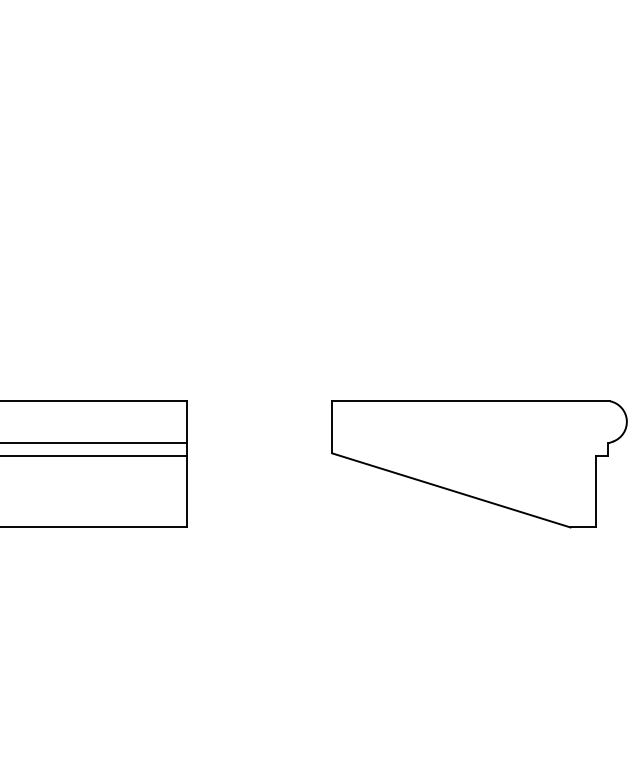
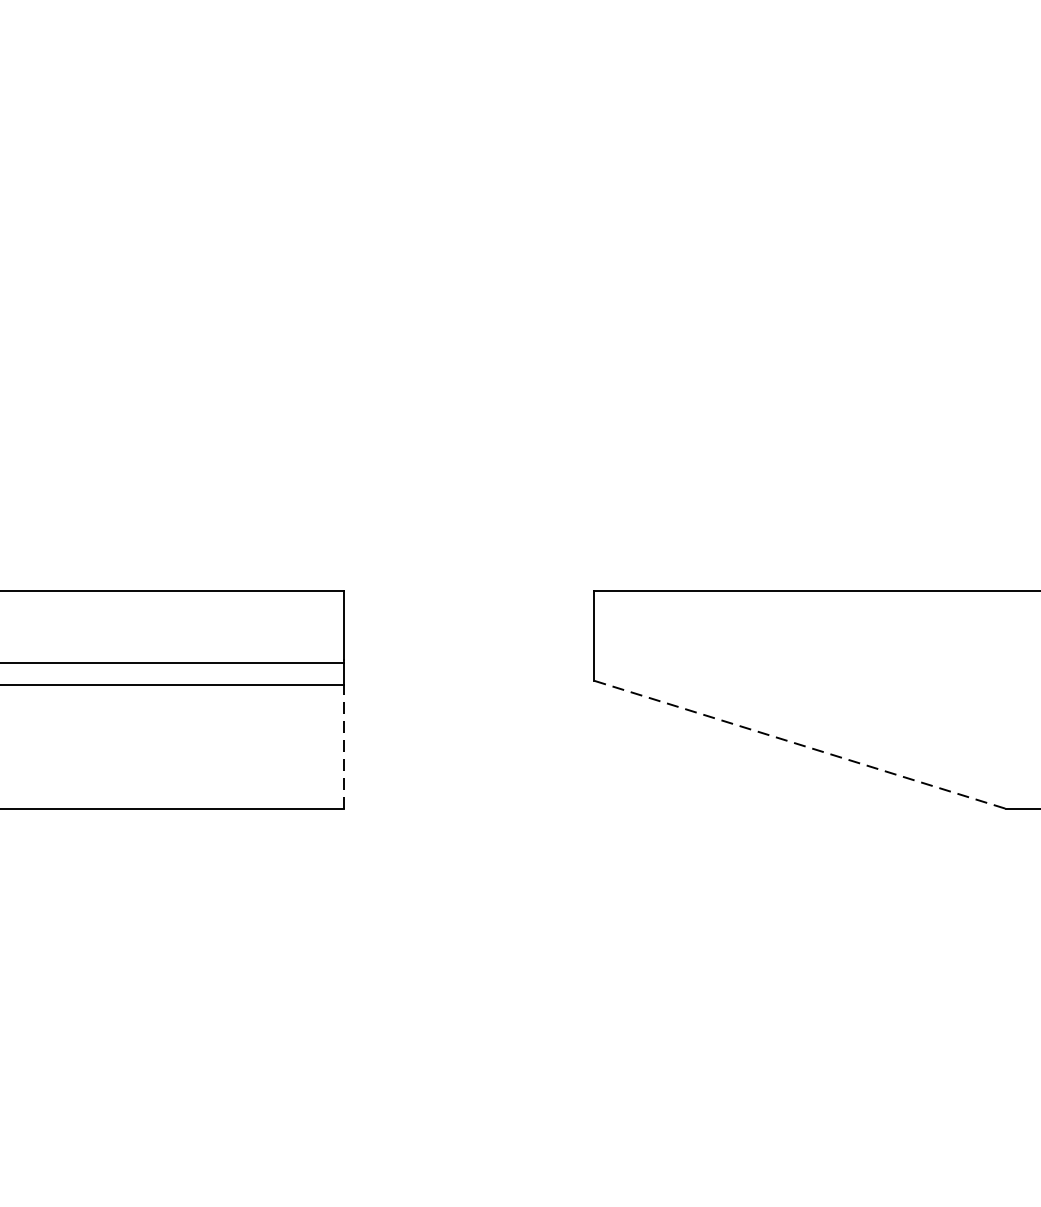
line: (451, 490) -> (800, 744), solid -> dashed
line: (187, 491) -> (343, 746), solid -> dashed

